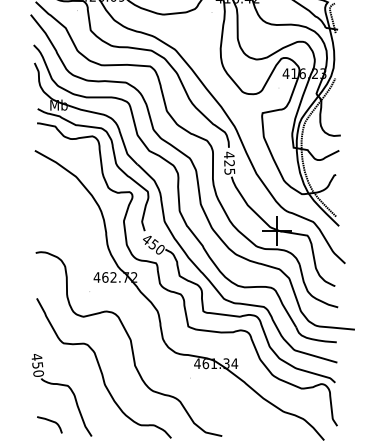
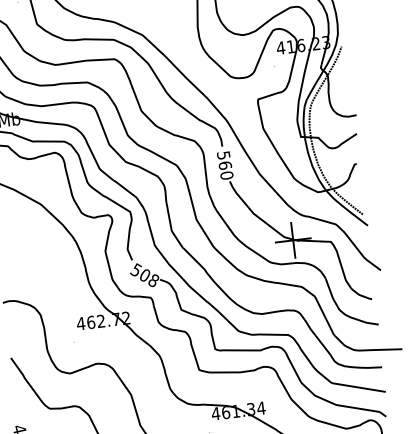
text: (229, 162) -> (225, 164), 425 -> 560
text: (152, 244) -> (143, 275), 450 -> 508

